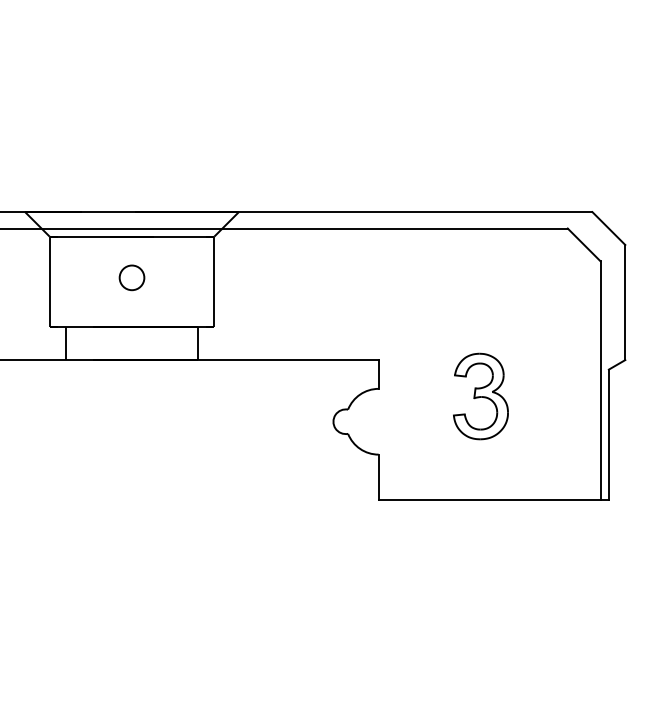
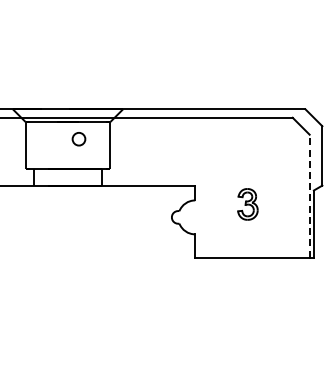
circle: (131, 278) -> (78, 139), moved
line: (600, 379) -> (309, 195), solid -> dashed
part: (480, 396) -> (247, 204), size x0.7

